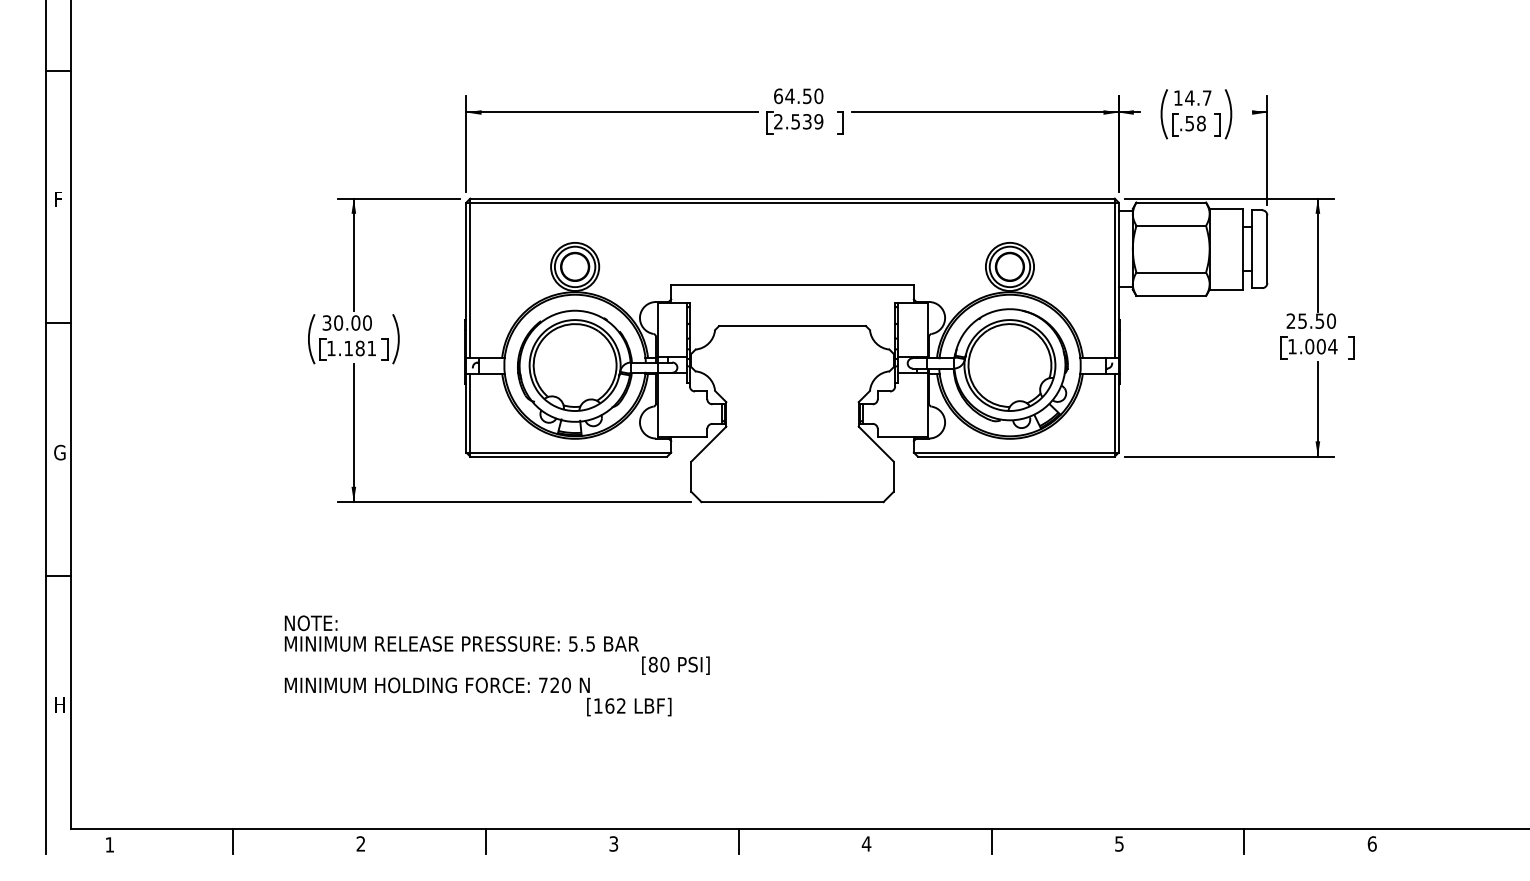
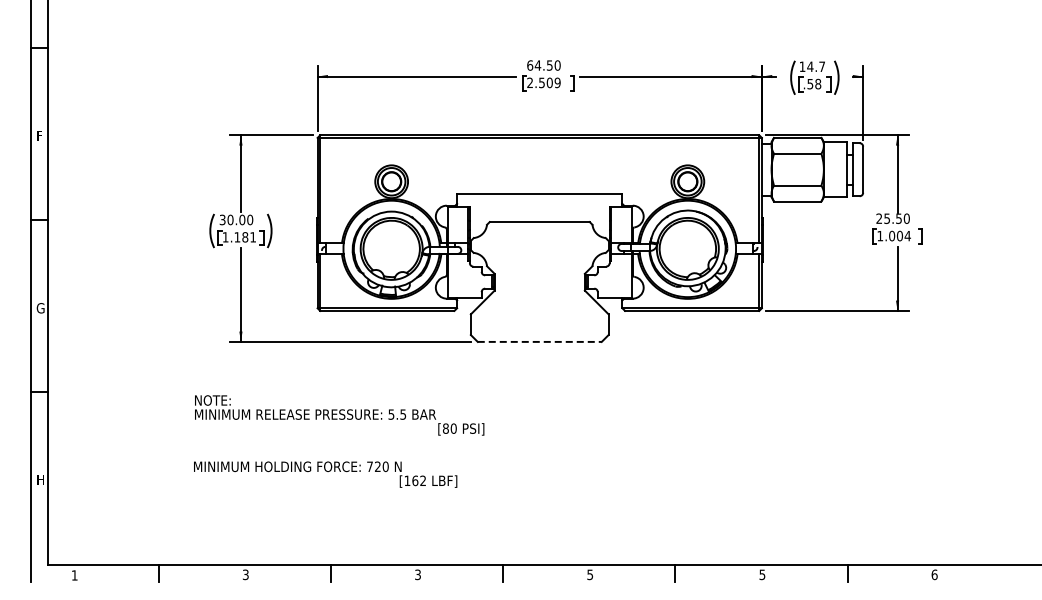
text: (806, 121) -> (549, 82), 2.539 -> 2.509
line: (792, 501) -> (539, 341), solid -> dashed
text: (497, 645) -> (339, 415), moved
text: (867, 843) -> (590, 574), 4 -> 5
text: (360, 844) -> (245, 575), 2 -> 3

